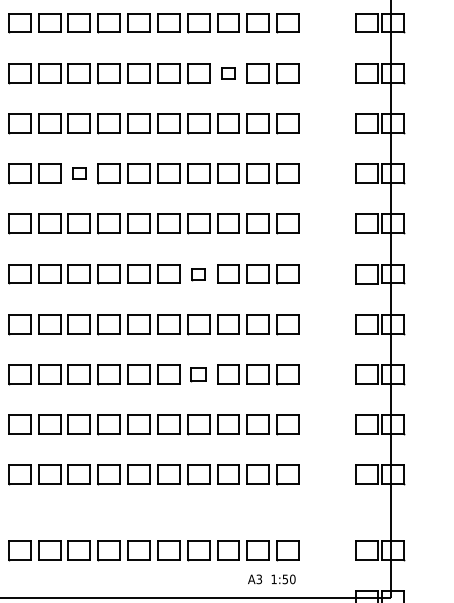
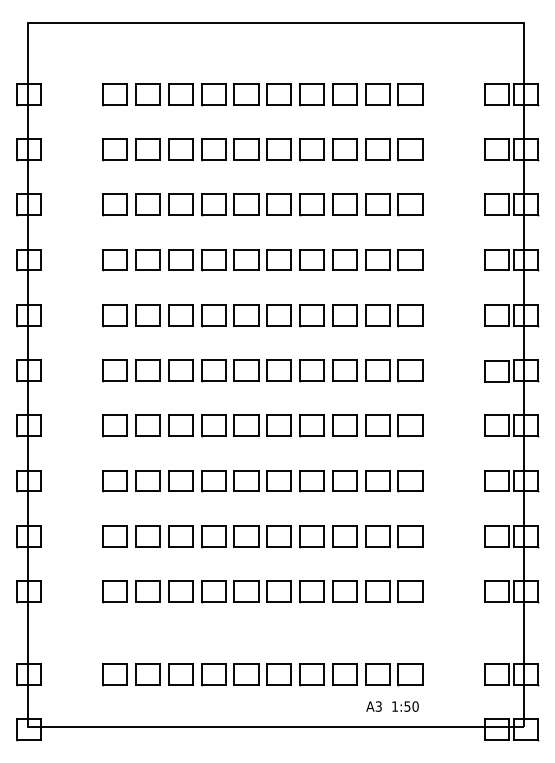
part: (228, 73) -> (344, 149), size x1.67
part: (79, 173) -> (180, 259), size x1.67
part: (198, 273) -> (311, 370), size x1.67
part: (198, 374) -> (311, 481), size x1.43

